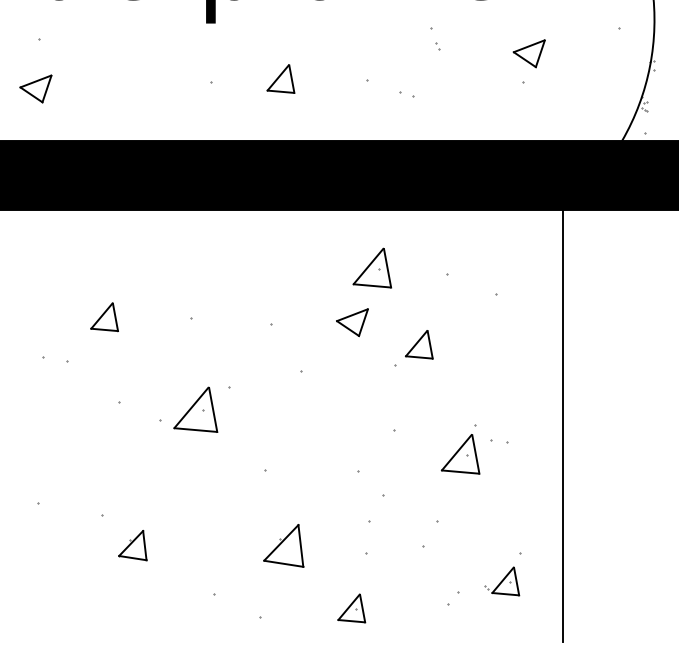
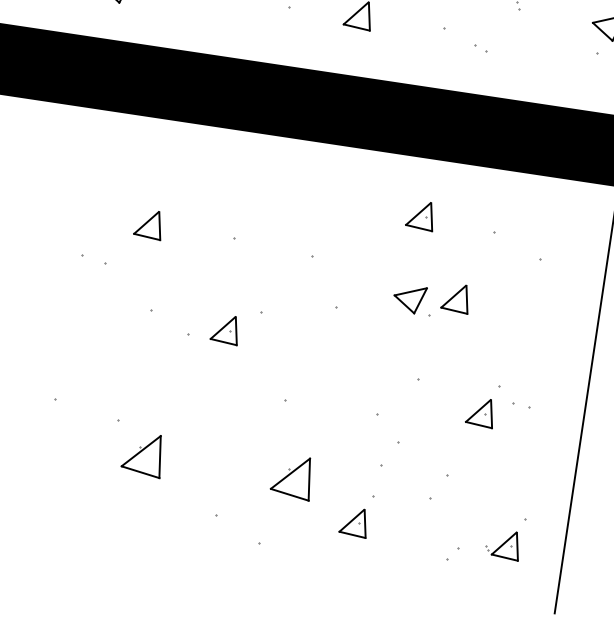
part: (371, 268) -> (420, 215), size x0.71
part: (352, 322) -> (409, 299), moved
part: (195, 409) -> (225, 329), size x0.62
part: (460, 453) -> (480, 411), size x0.71
part: (132, 545) -> (142, 454), size x1.43
part: (351, 608) -> (354, 522), moved

